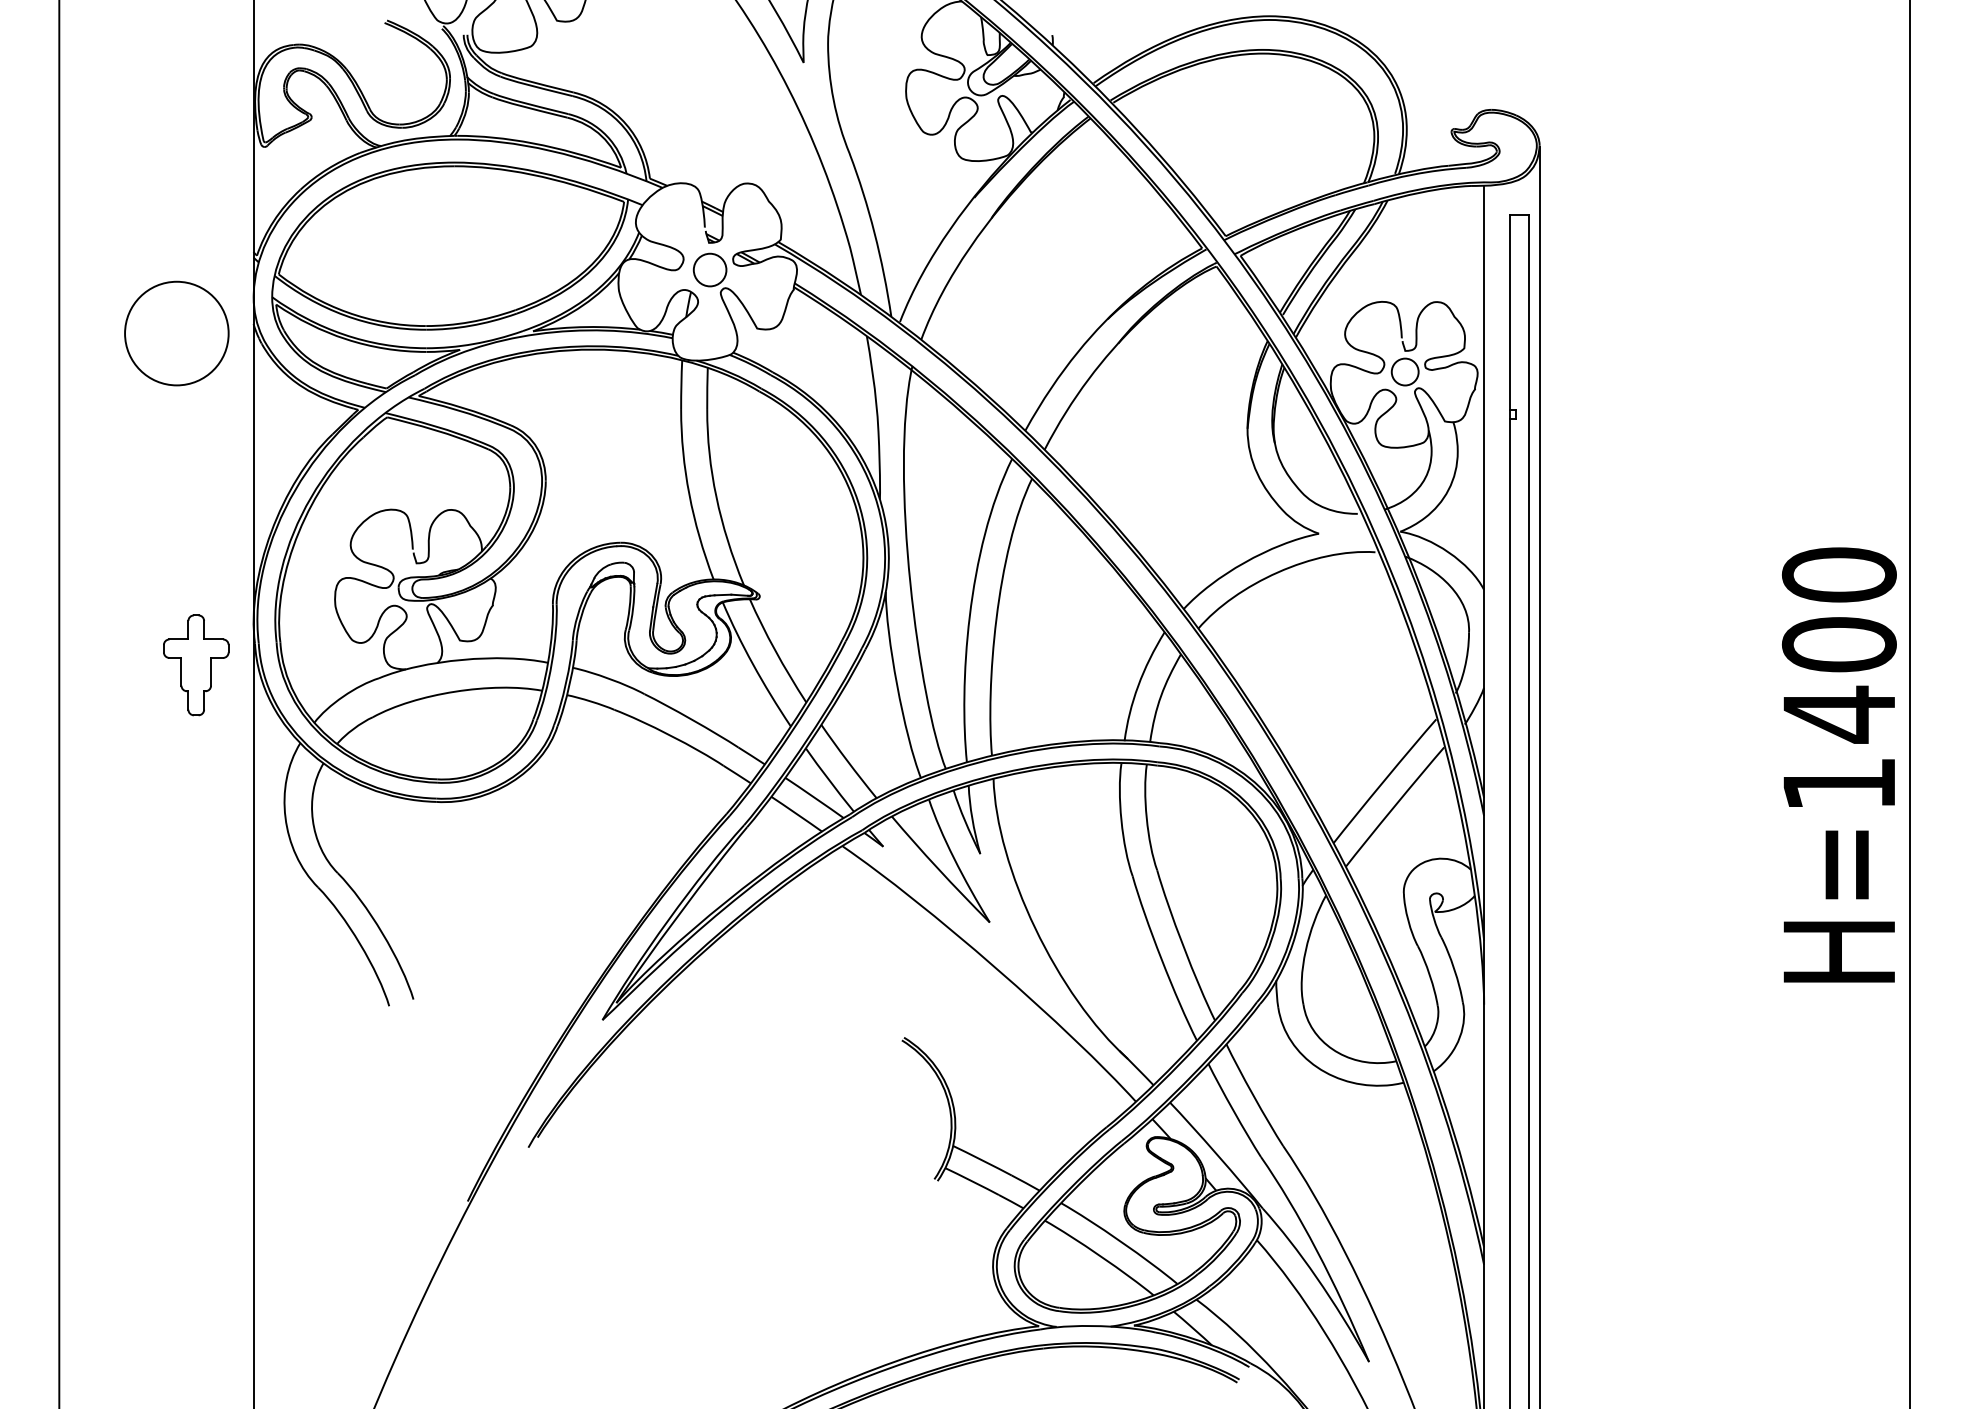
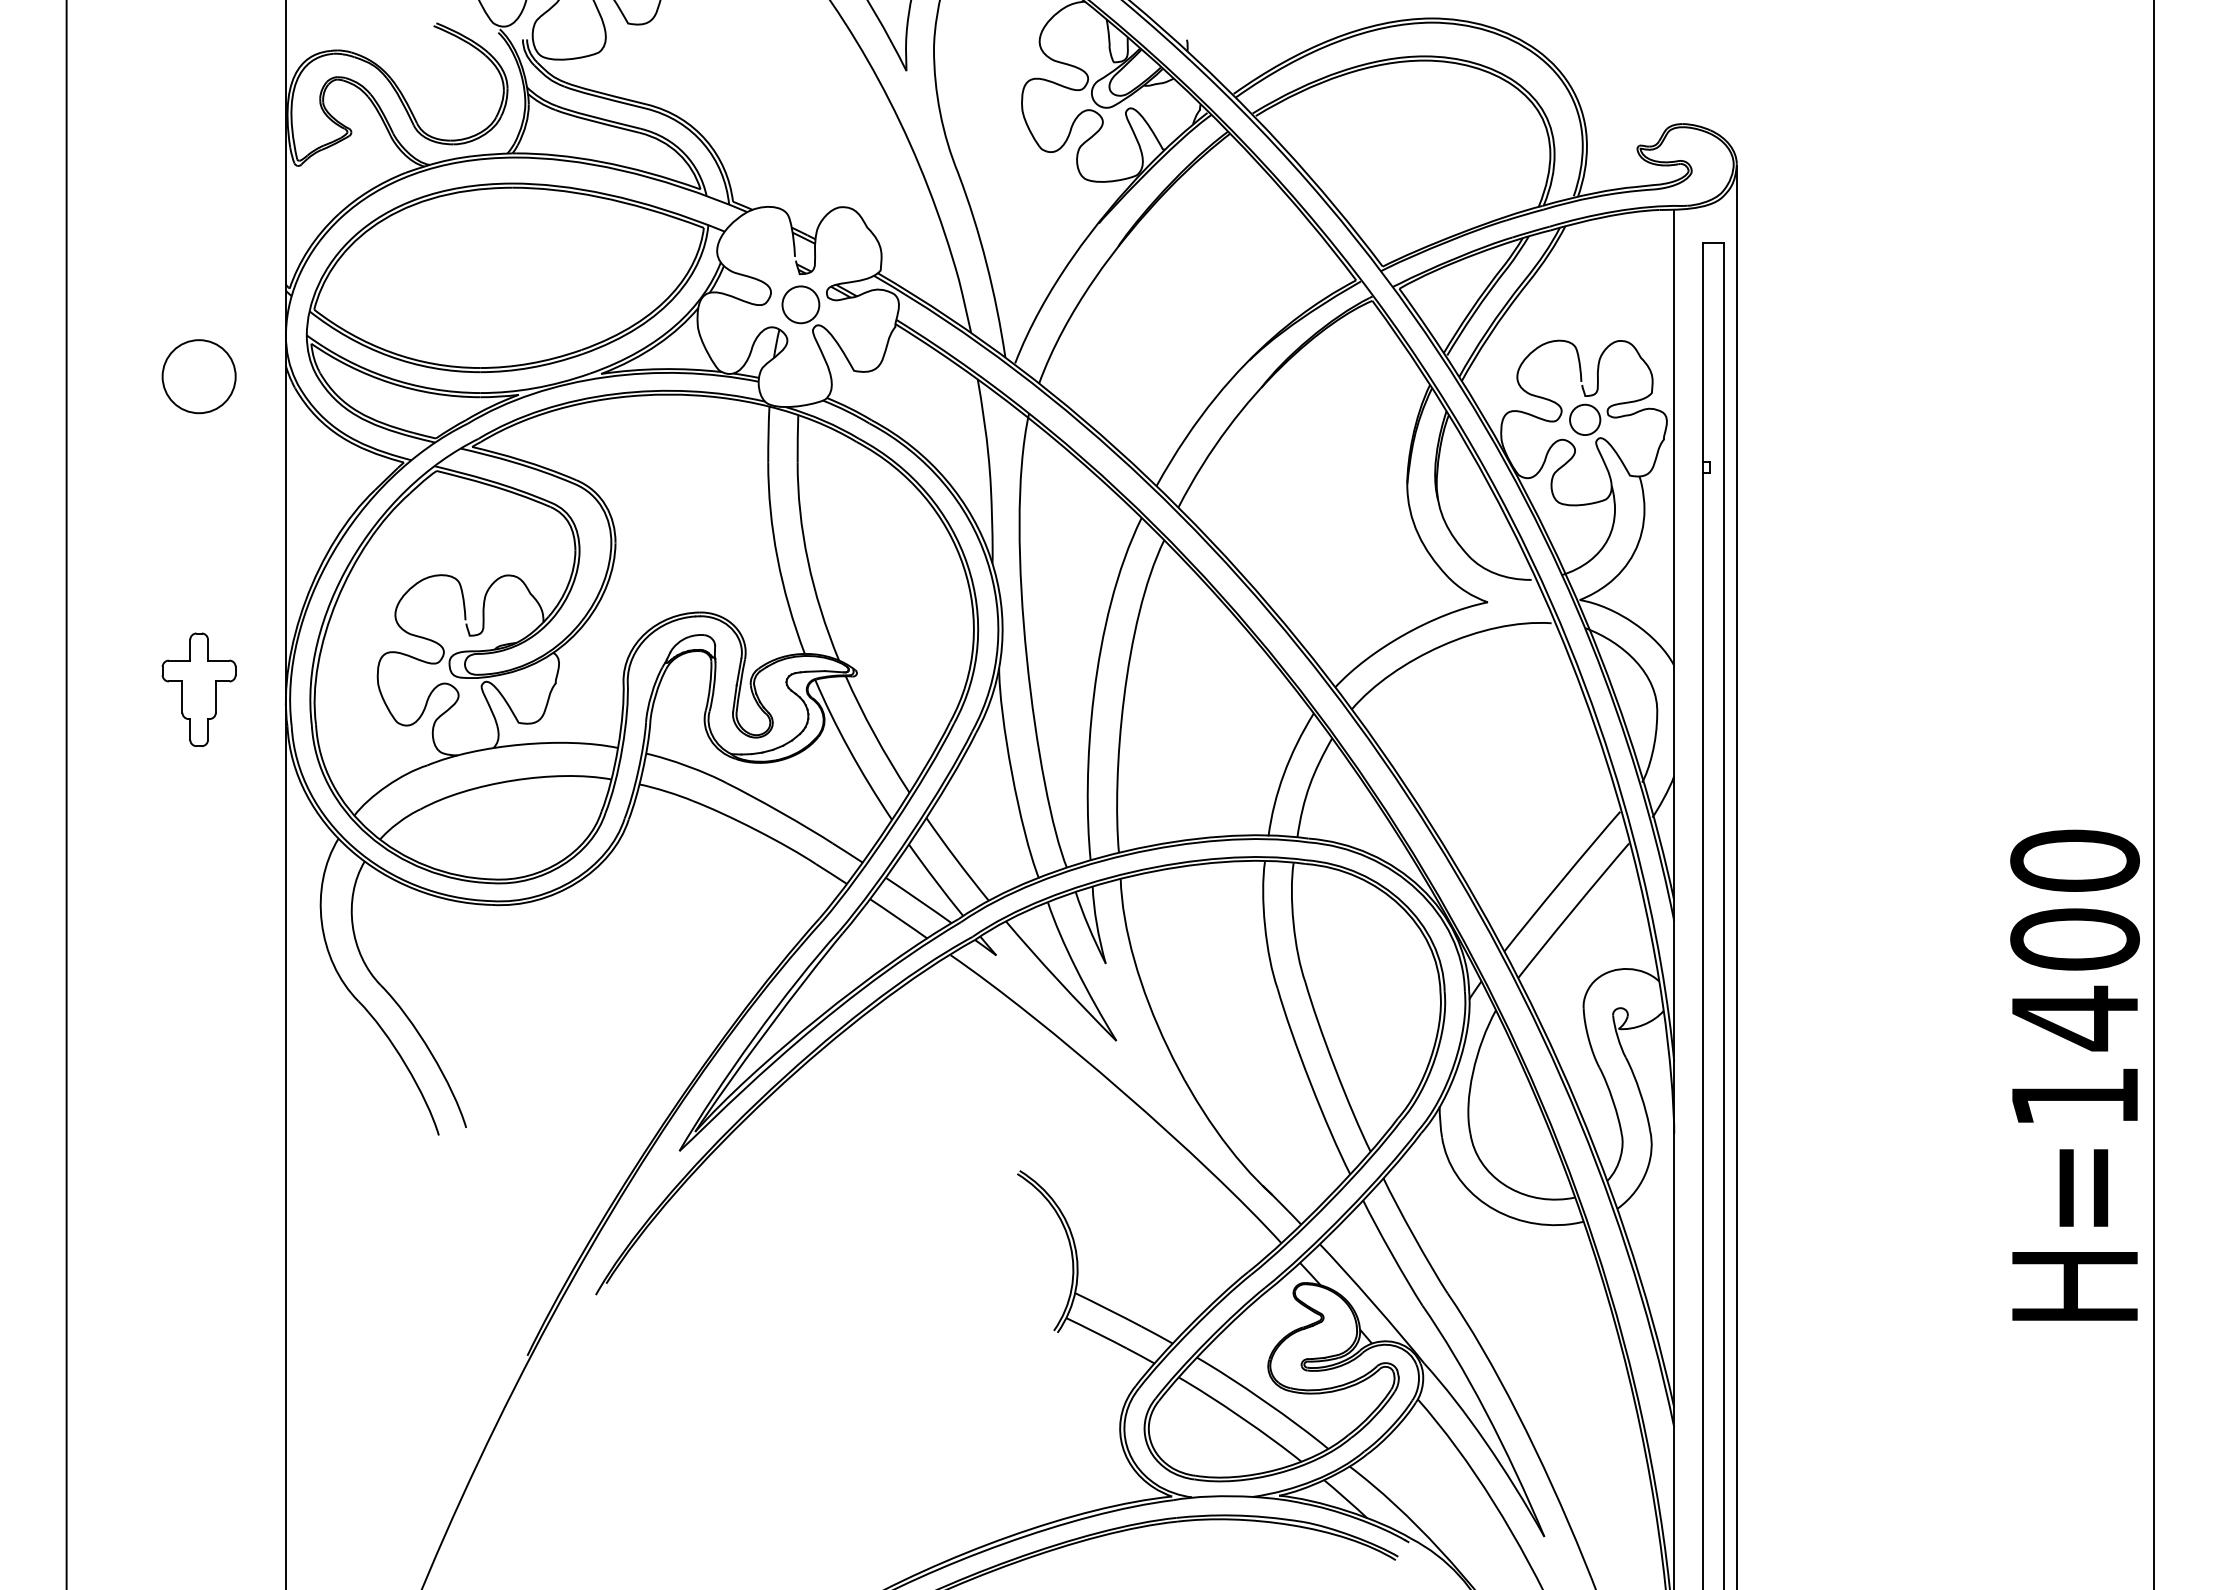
circle: (176, 333) -> (198, 376), size x0.62
part: (195, 665) -> (198, 689), moved
text: (1838, 764) -> (2074, 1074), moved

